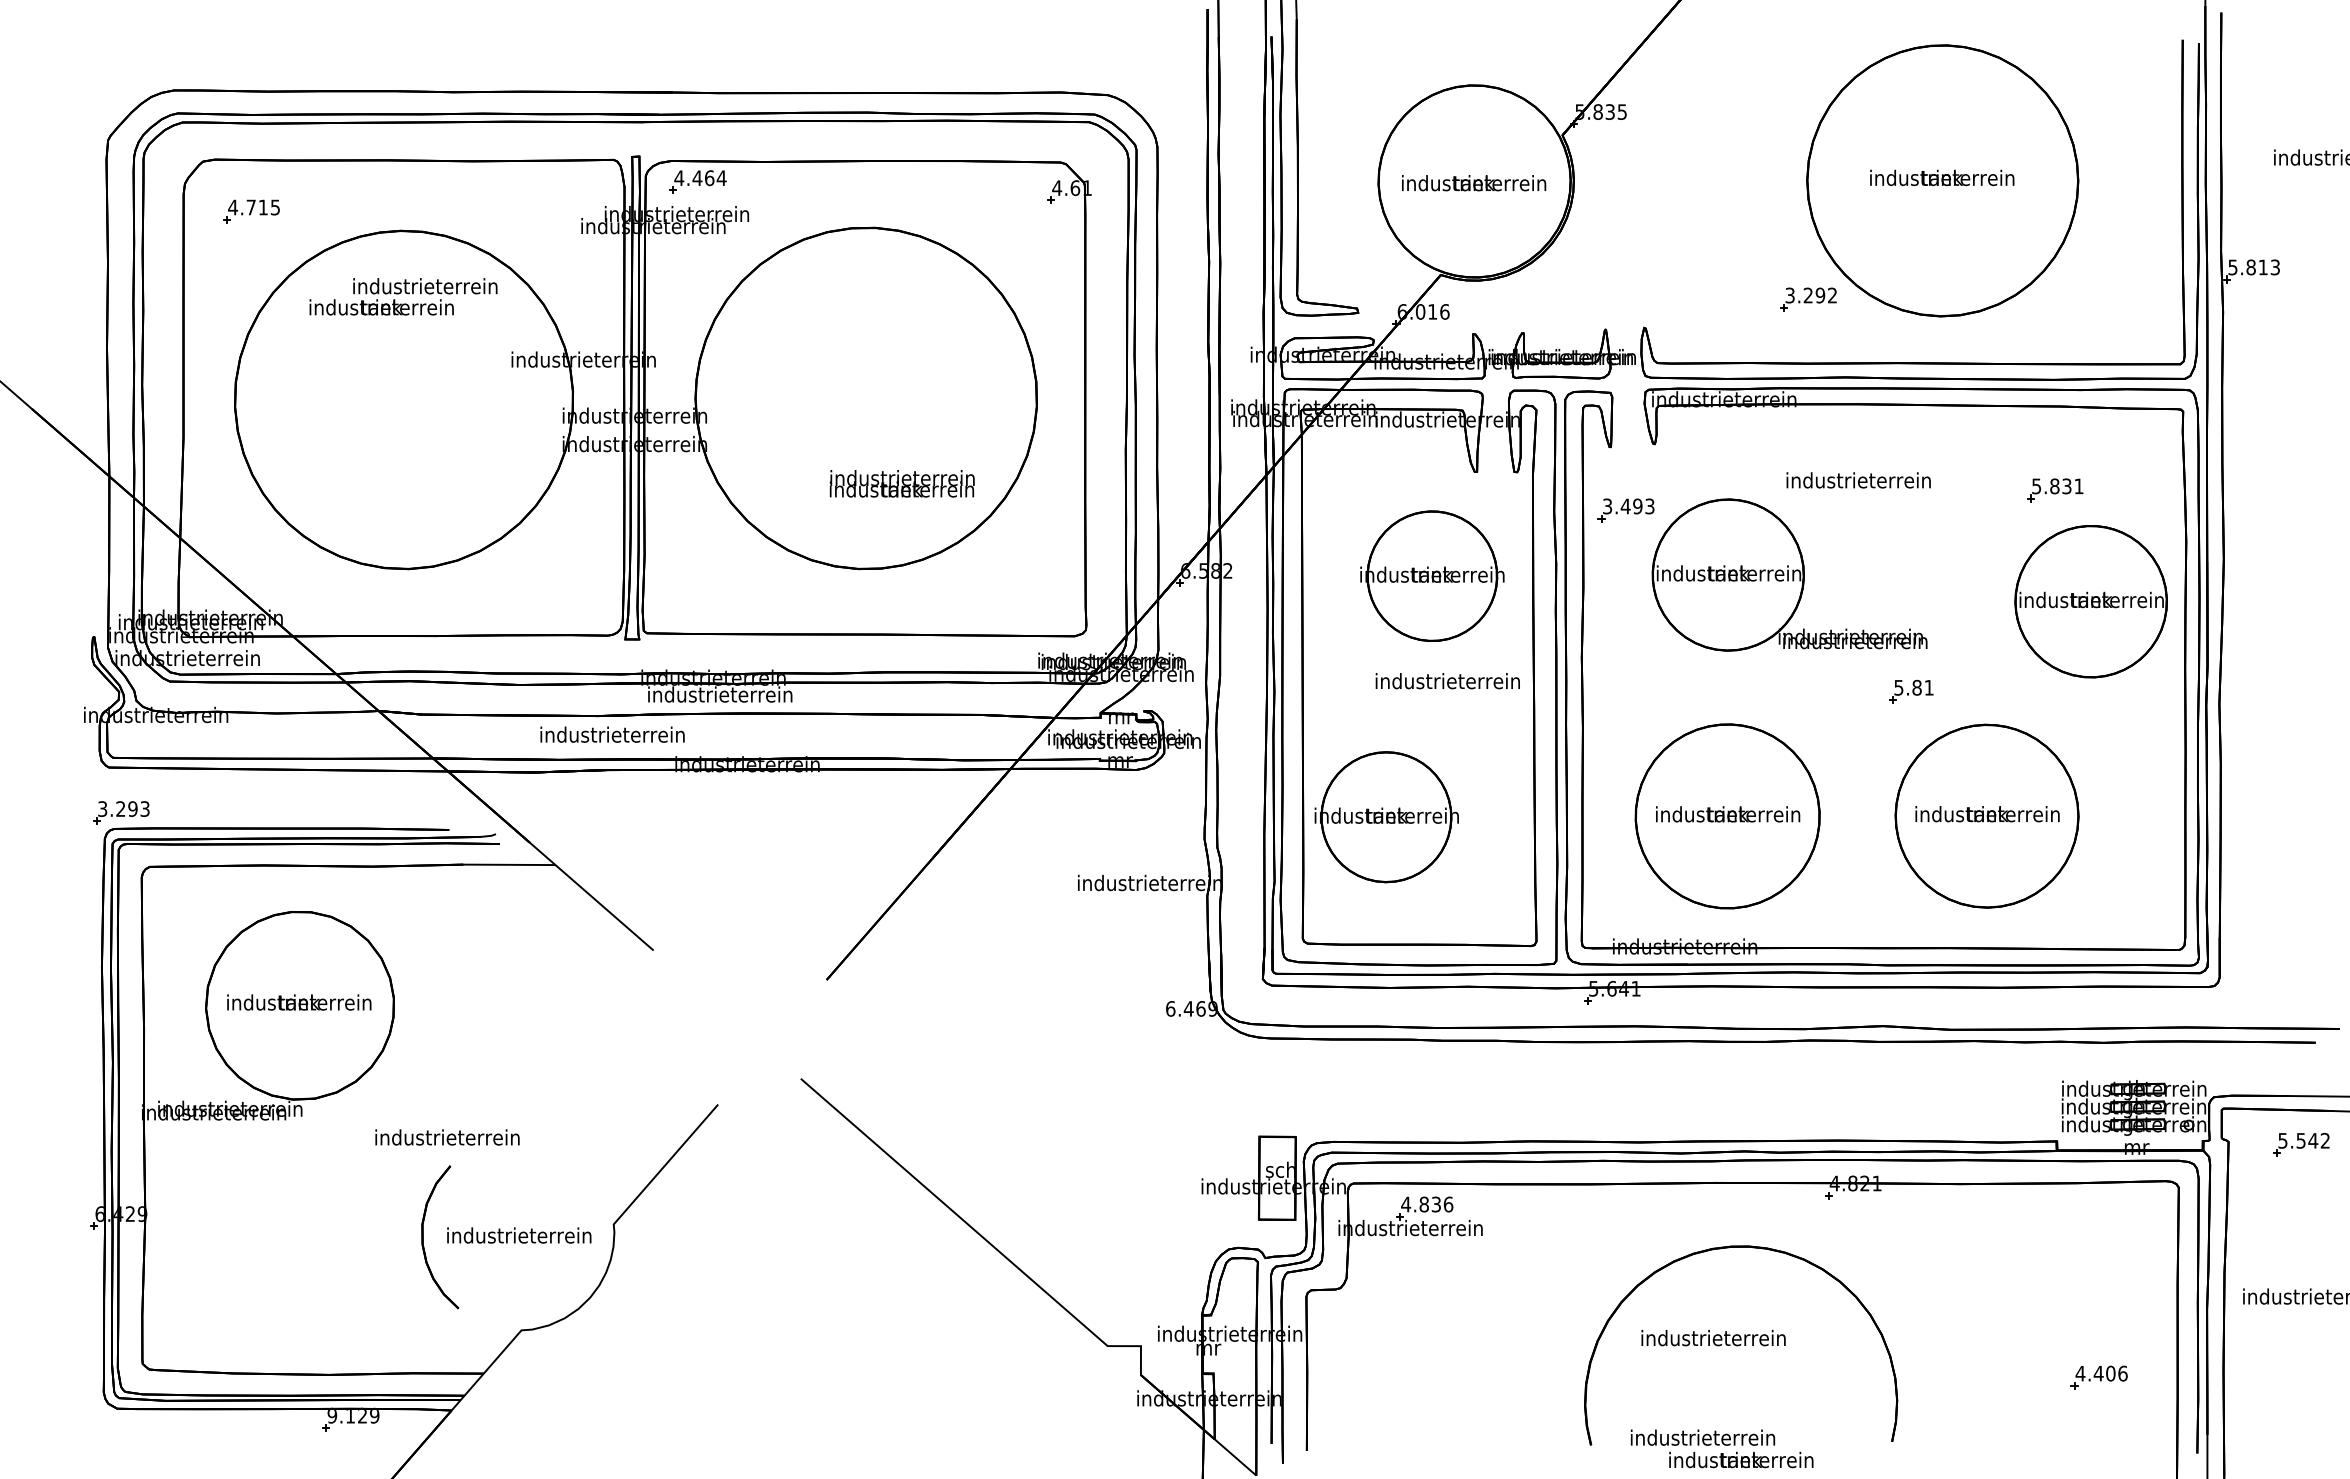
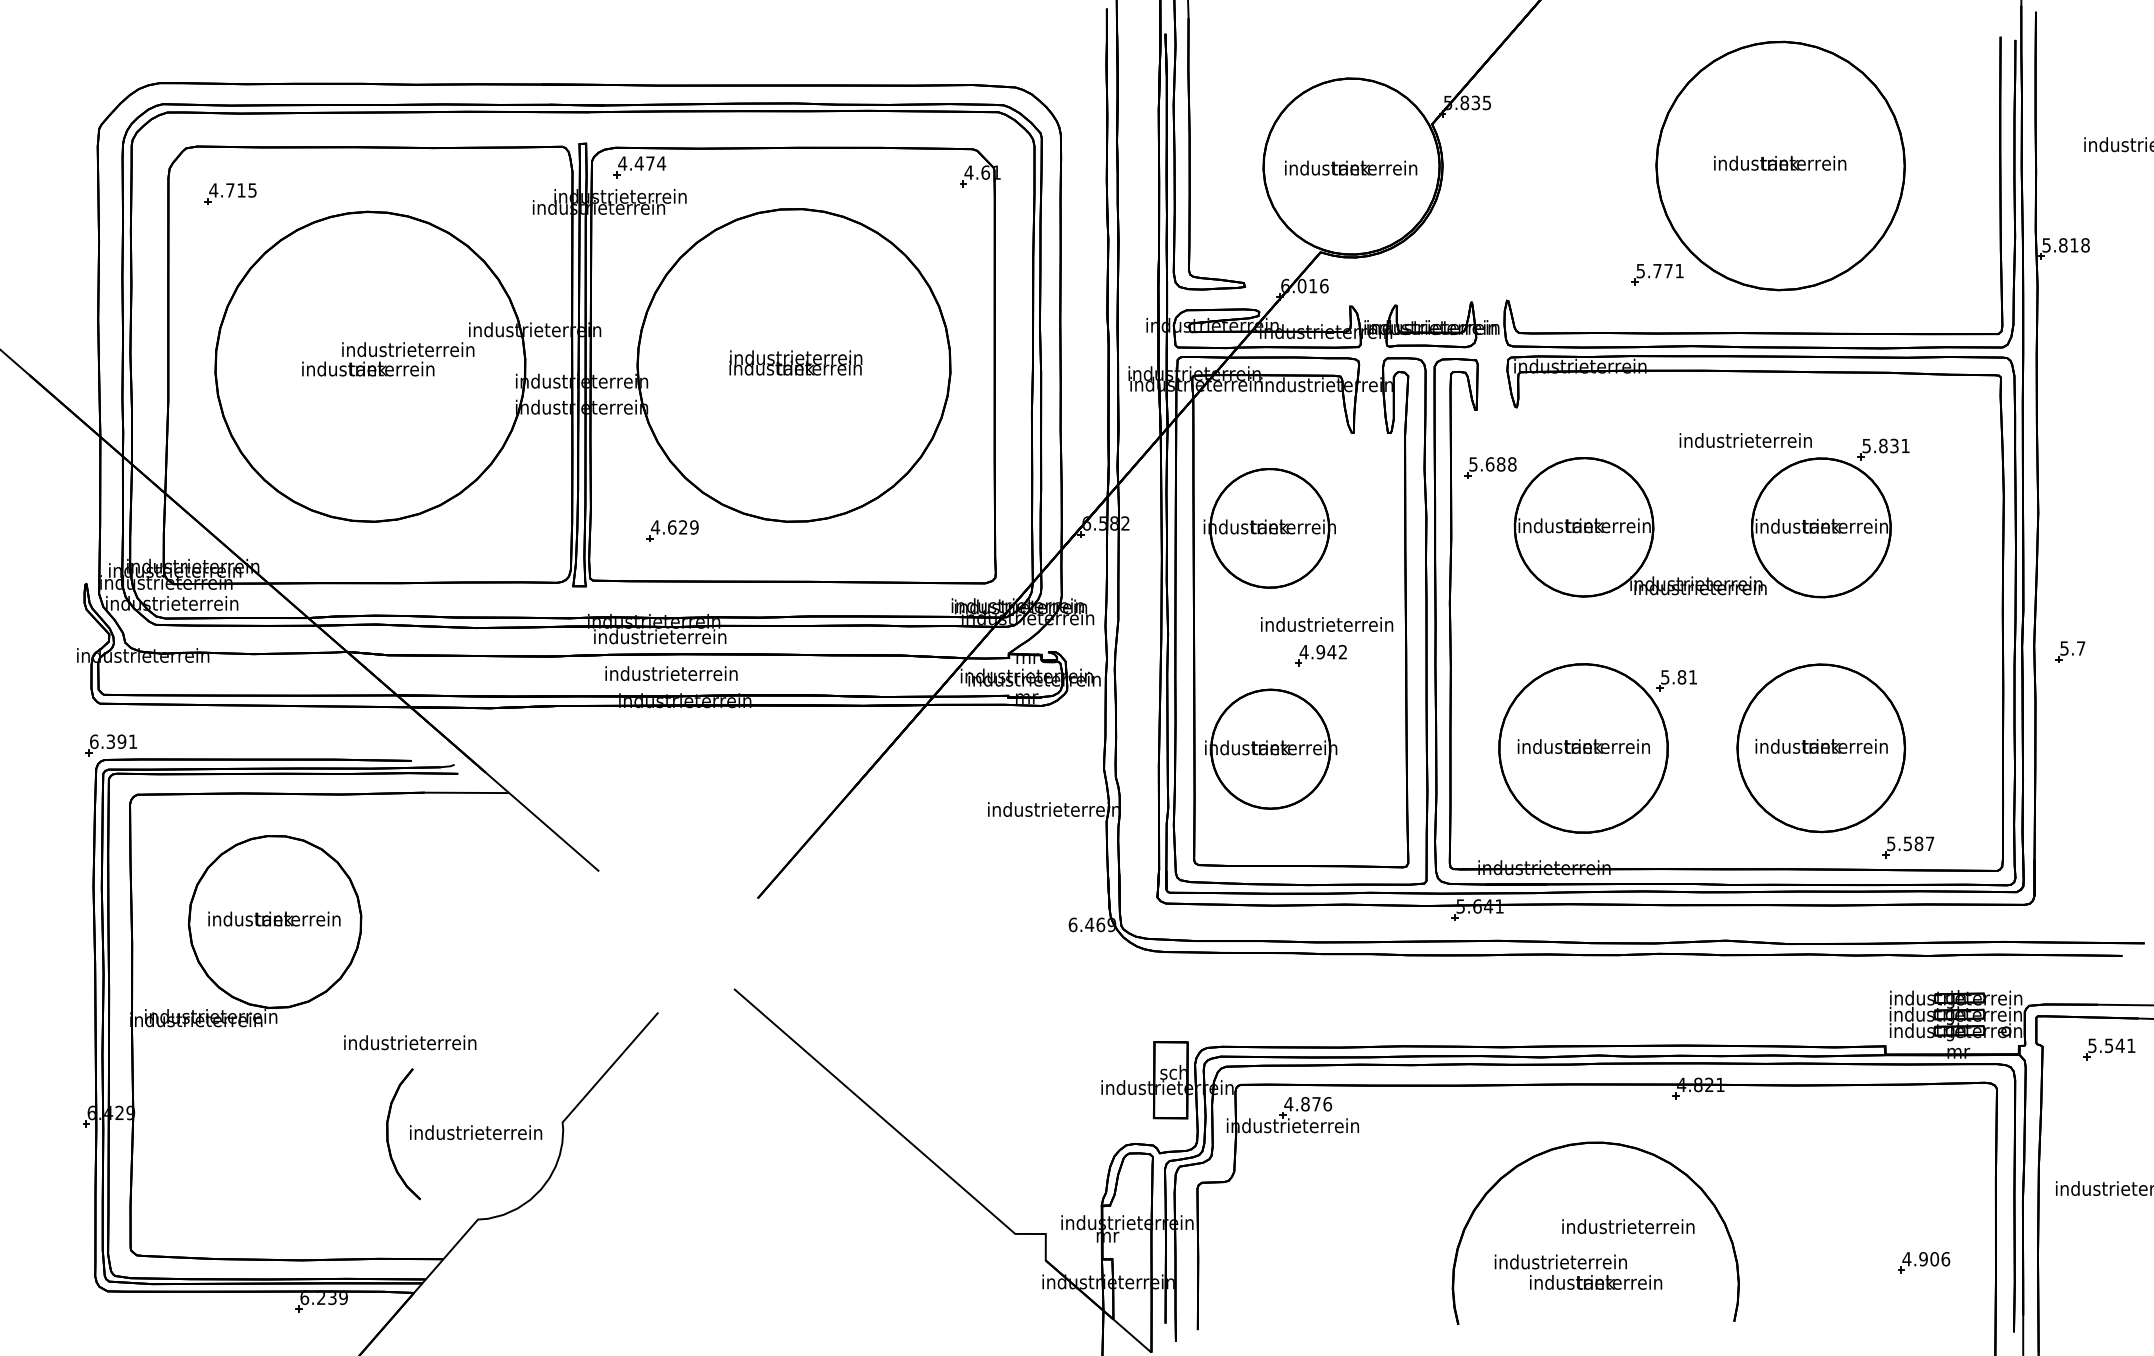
text: (709, 178) -> (650, 163), 4.464 -> 4.474
text: (2275, 267) -> (2085, 245), 5.813 -> 5.818
text: (1811, 295) -> (1660, 271), 3.292 -> 5.771
text: (403, 296) -> (388, 359), moved
text: (1858, 480) -> (1745, 440), moved
text: (901, 483) -> (795, 362), moved
text: (1628, 506) -> (1492, 464), 3.493 -> 5.688
part: (1432, 575) -> (1269, 527), moved
part: (733, 578) -> (672, 530), added
part: (2090, 601) -> (1820, 527), moved
part: (1911, 691) -> (1676, 680), moved
part: (2258, 711) -> (2070, 652), added
part: (1441, 715) -> (1321, 656), added
text: (612, 734) -> (671, 673), moved
text: (123, 808) -> (113, 741), 3.293 -> 6.391
part: (2081, 924) -> (1907, 847), added
text: (2324, 1140) -> (2130, 1045), 5.542 -> 5.541
text: (1435, 1204) -> (1315, 1104), 4.836 -> 4.876
text: (1713, 1338) -> (1628, 1226), moved
text: (2098, 1373) -> (1923, 1259), 4.406 -> 4.906
text: (347, 1415) -> (318, 1297), 9.129 -> 6.239
text: (1721, 1448) -> (1577, 1271), moved

